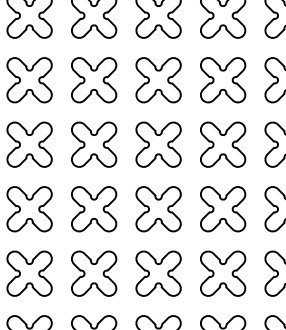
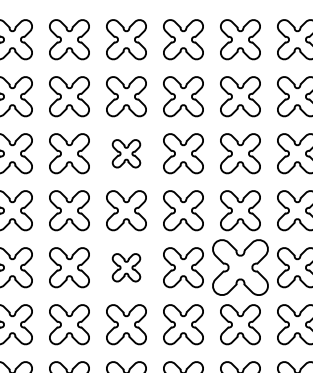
part: (94, 80) -> (126, 153), size x0.7
part: (94, 209) -> (126, 267), size x0.7
part: (223, 209) -> (240, 267), size x1.4

